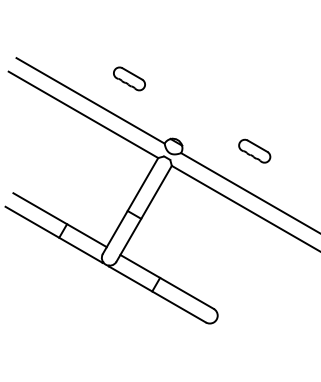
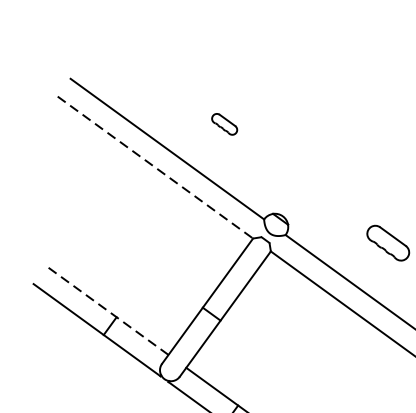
part: (129, 78) -> (224, 123), size x0.6
line: (83, 115) -> (155, 168), solid -> dashed
line: (60, 220) -> (108, 311), solid -> dashed

